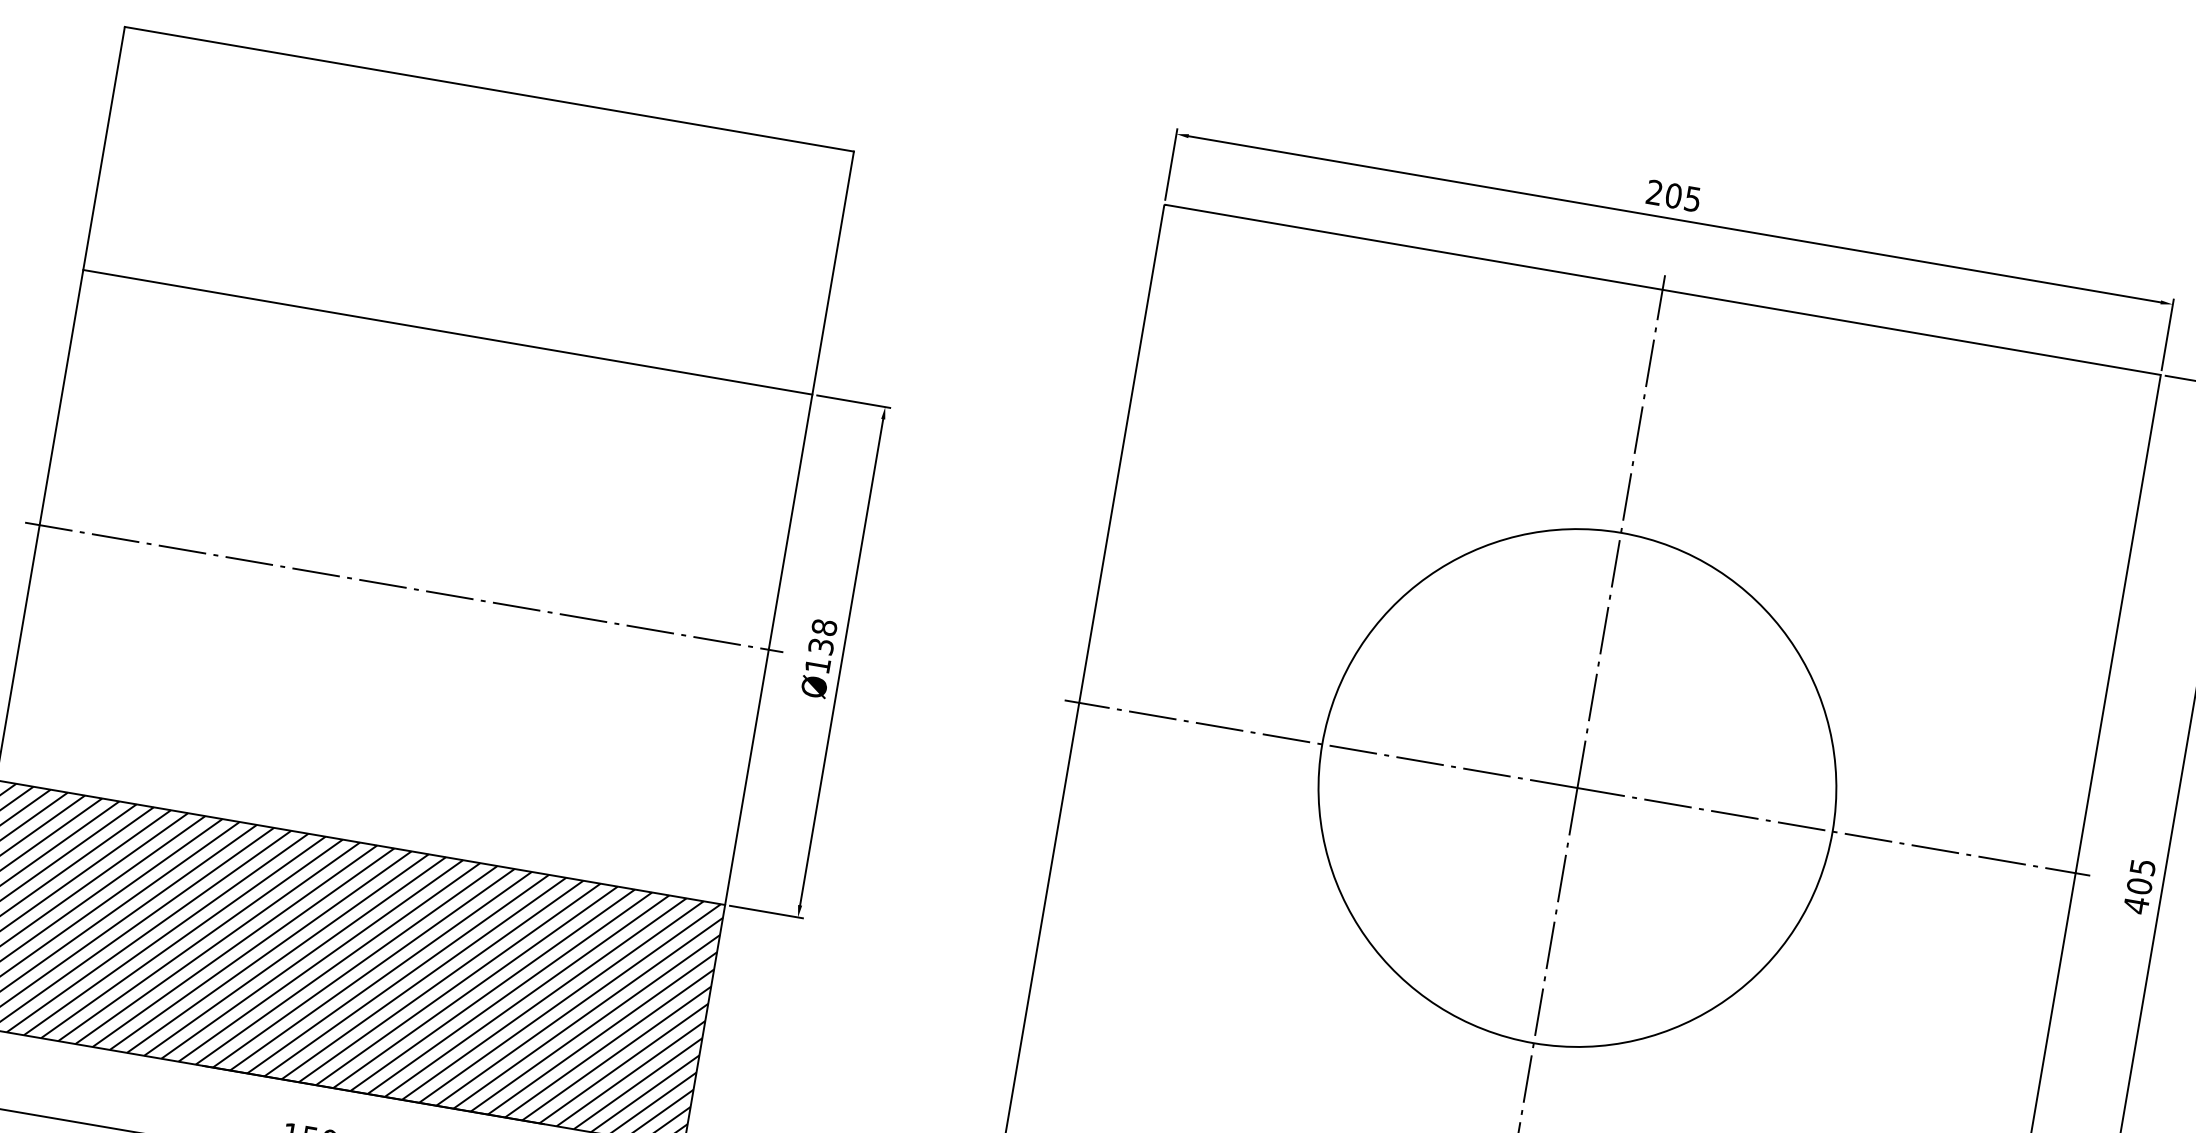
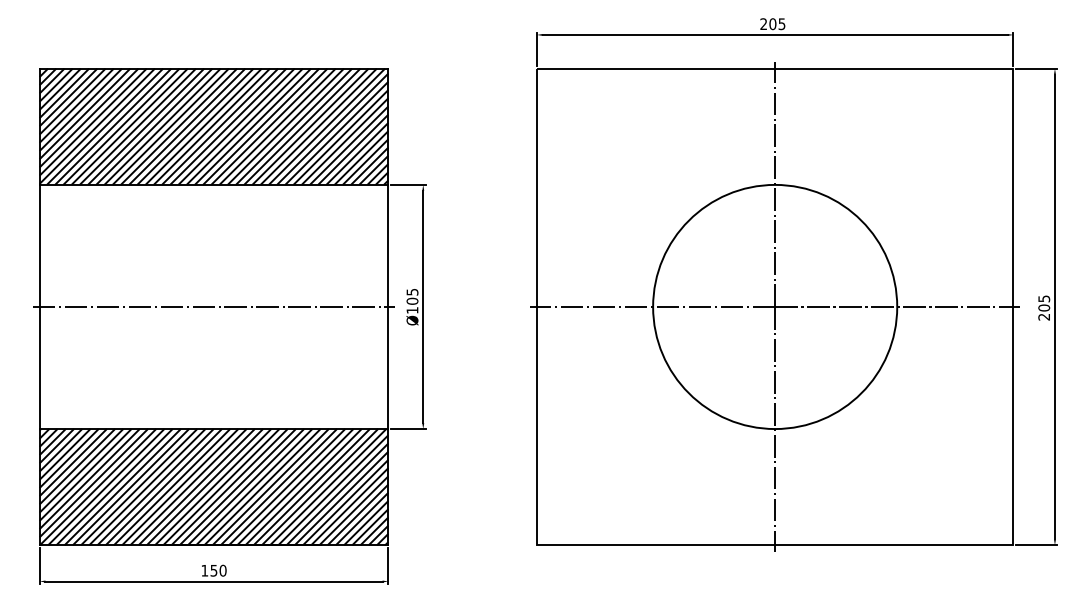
hatch: (467, 209) -> (213, 126), added
text: (822, 636) -> (412, 296), Ø138 -> Ø105
text: (2135, 903) -> (1043, 316), 405 -> 205

